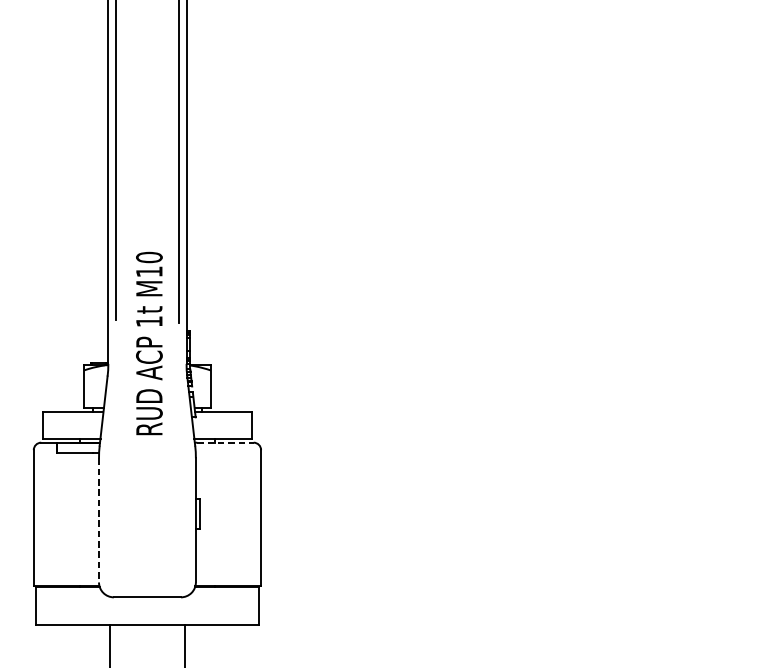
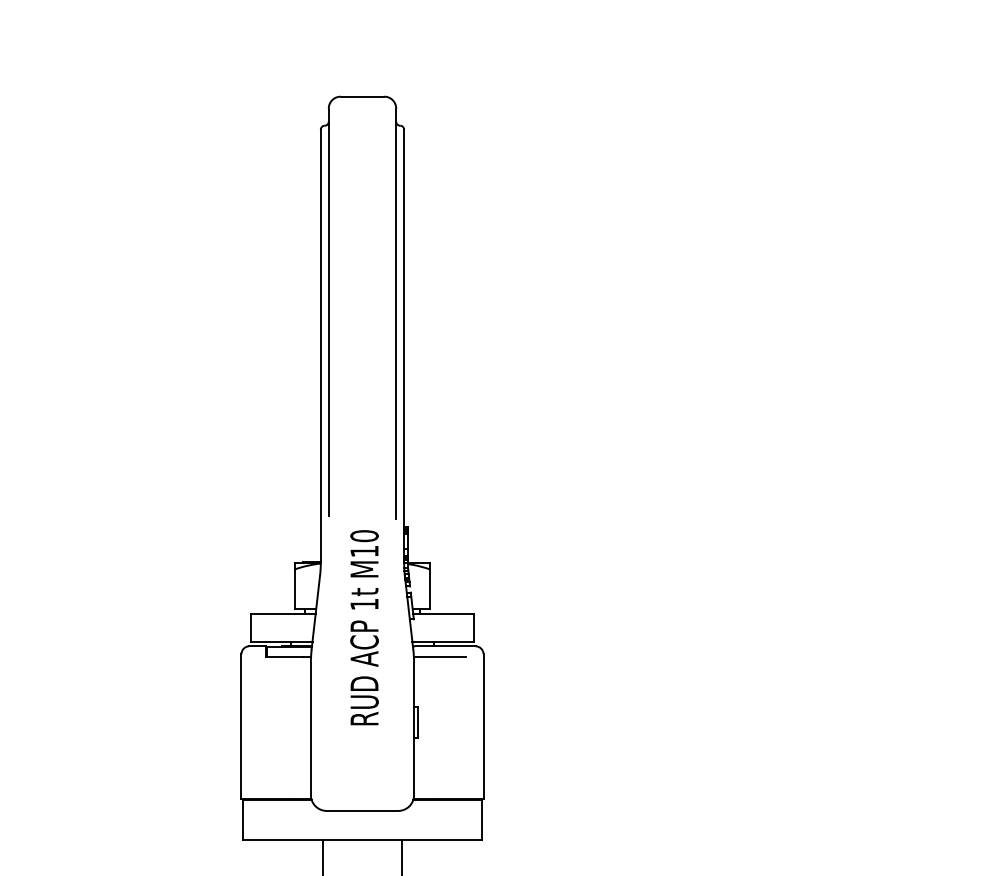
text: (149, 343) -> (364, 627), moved
line: (226, 442) -> (446, 646), dashed -> solid
line: (219, 452) -> (439, 656), added
line: (98, 520) -> (310, 729), dashed -> solid

